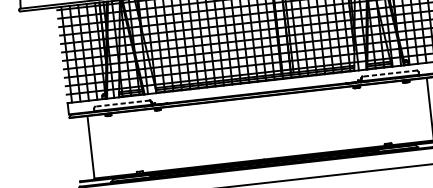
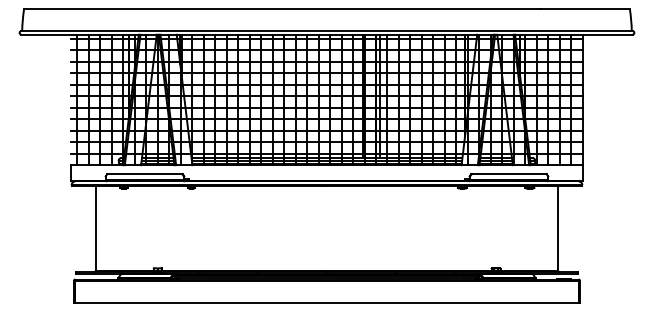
line: (389, 73) -> (508, 174), dashed -> solid
line: (122, 103) -> (144, 174), dashed -> solid

